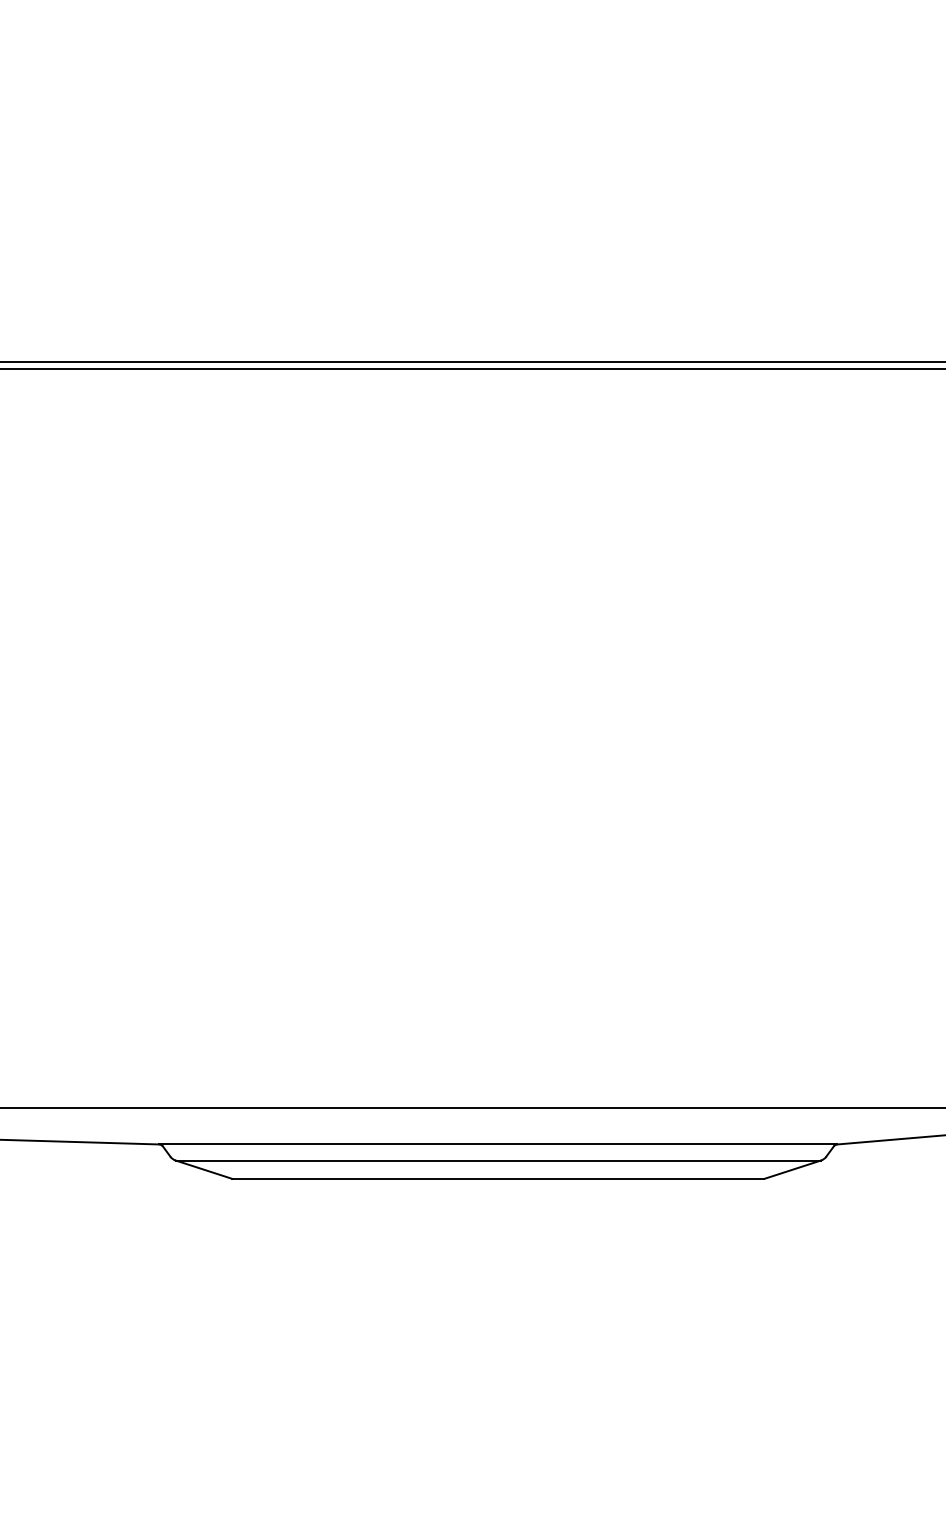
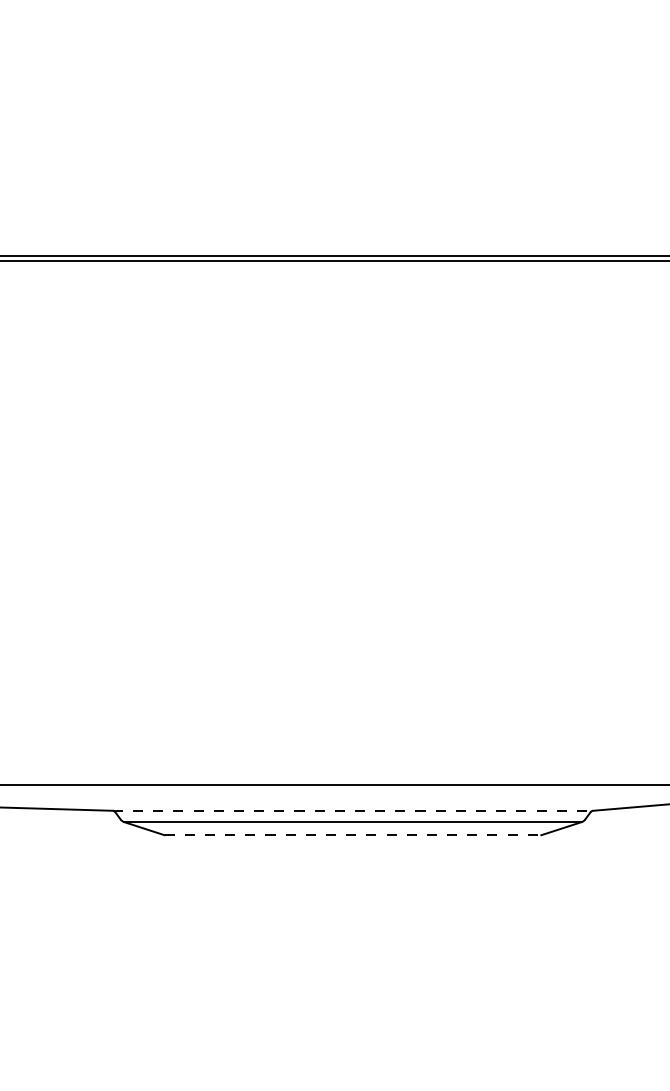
line: (499, 1144) -> (353, 810), solid -> dashed
line: (499, 1179) -> (353, 835), solid -> dashed

